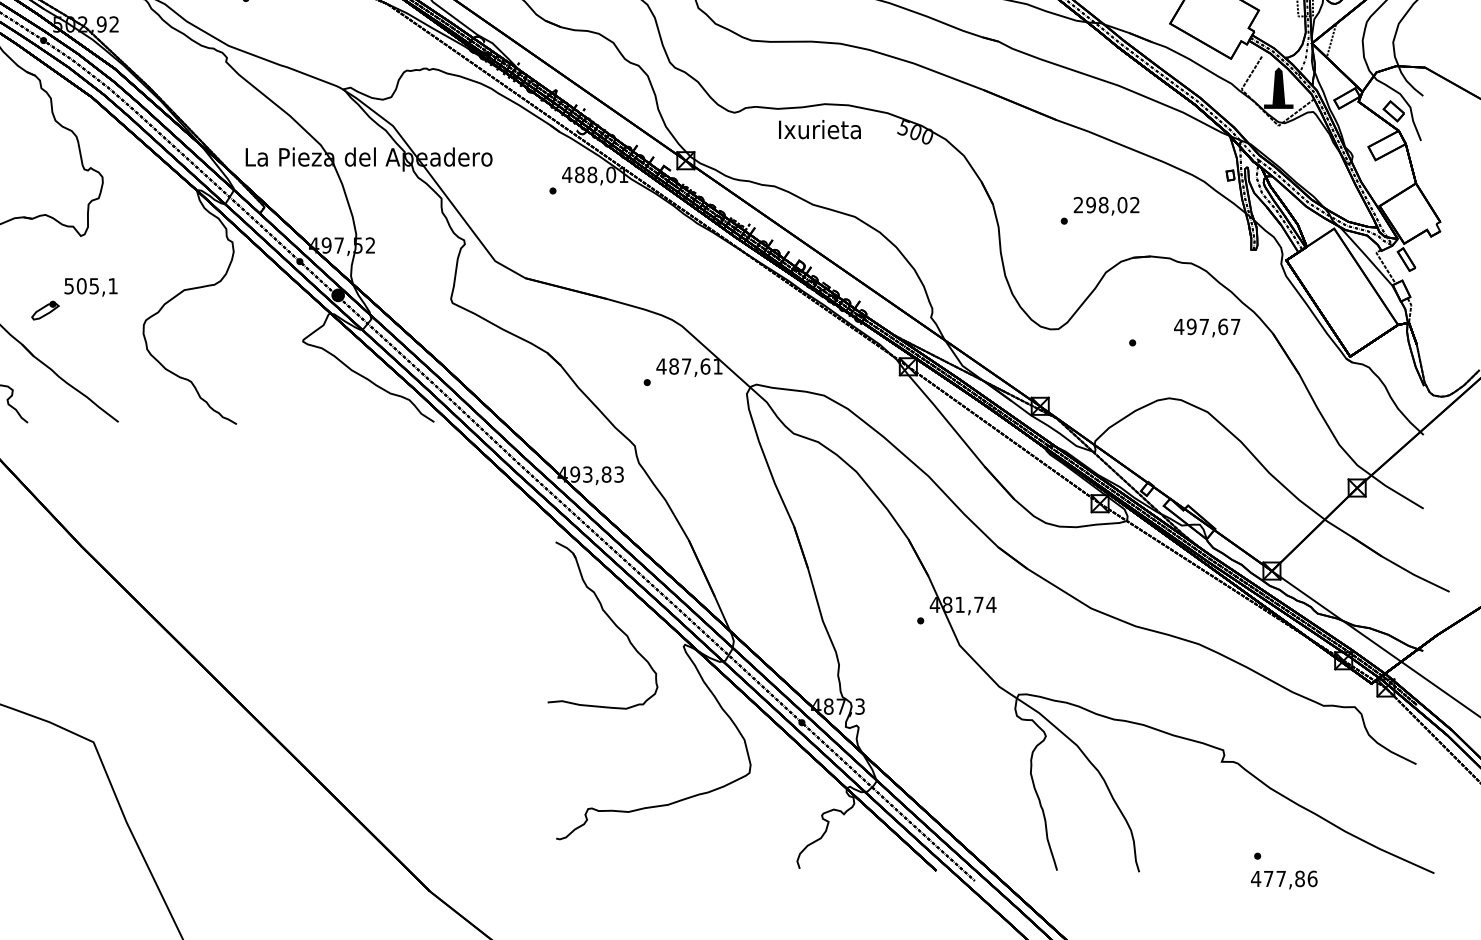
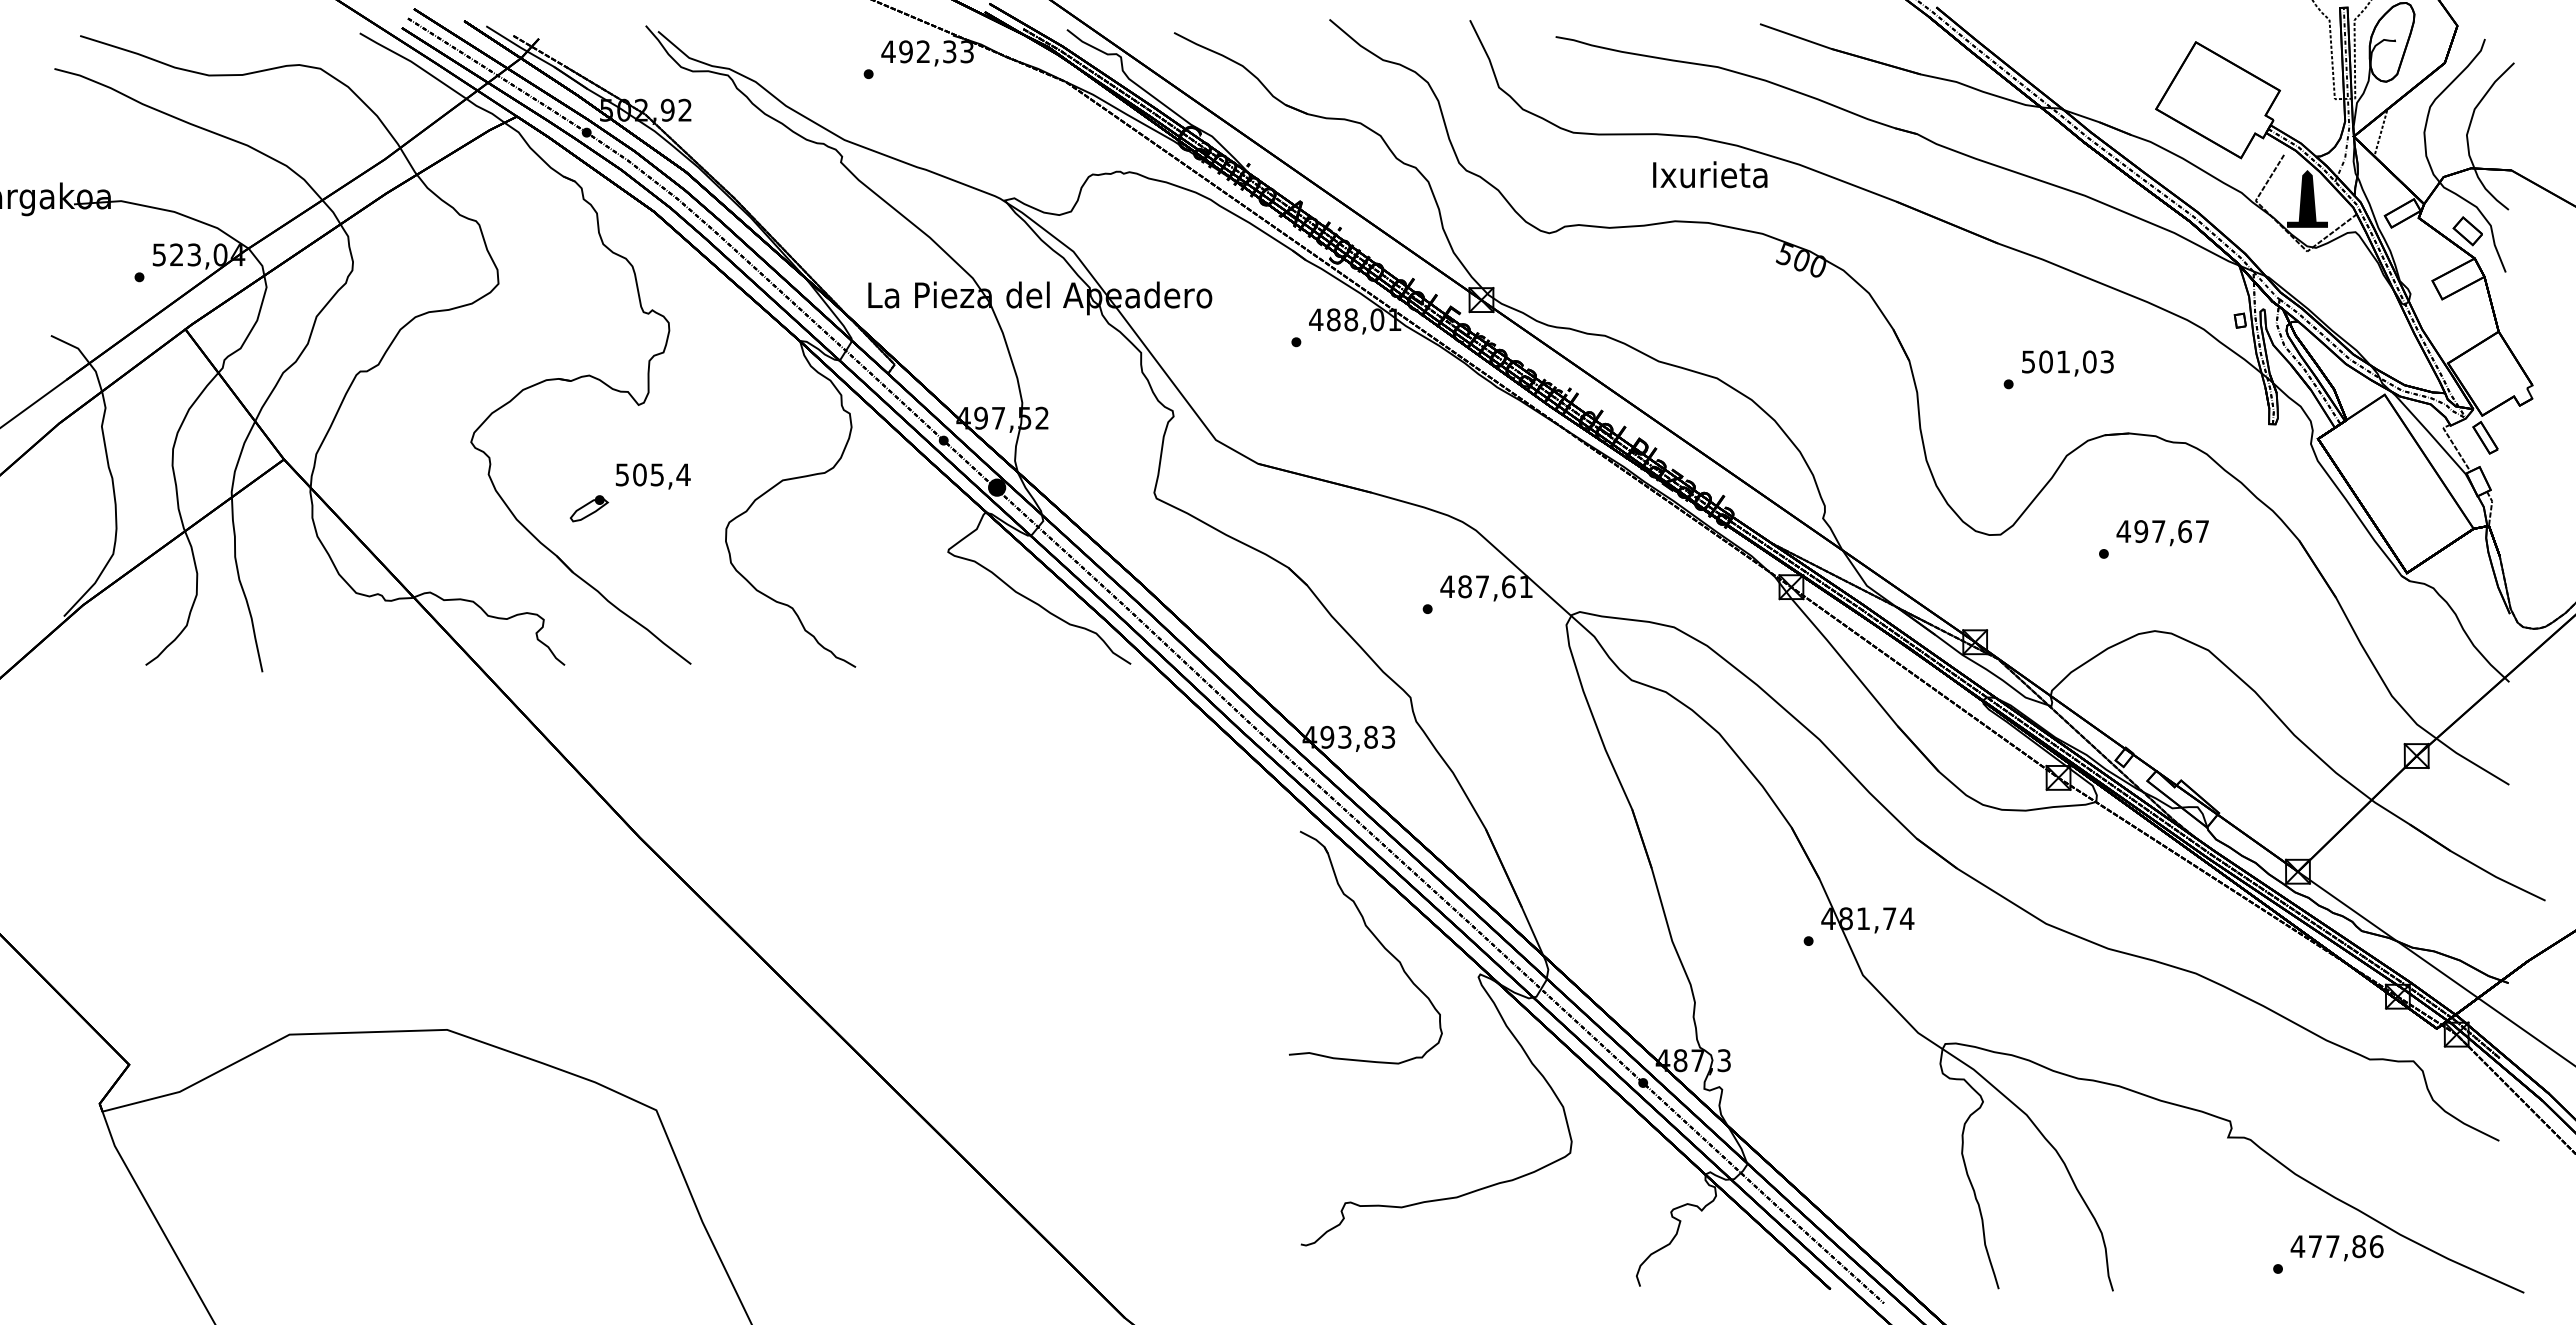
text: (820, 129) -> (1710, 174), moved
text: (1106, 204) -> (2067, 361), 298,02 -> 501,03
text: (113, 285) -> (683, 474), 505,1 -> 505,4
text: (1206, 328) -> (2162, 533), moved
text: (1283, 880) -> (2336, 1248), moved

